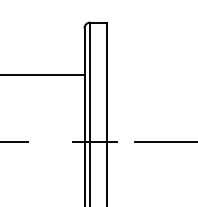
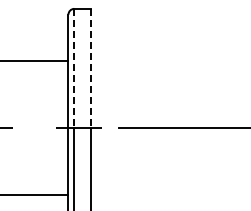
line: (90, 82) -> (74, 68), solid -> dashed
line: (107, 82) -> (91, 68), solid -> dashed

